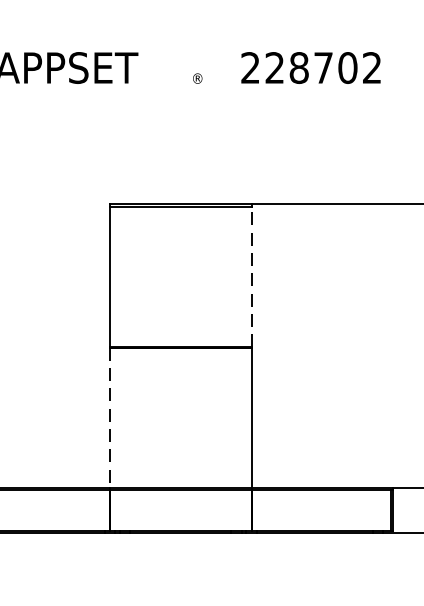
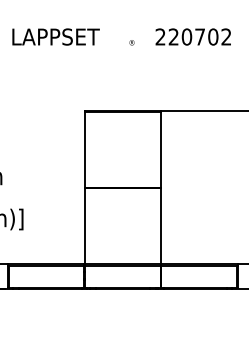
text: (298, 67) -> (186, 36), 228702 -> 220702
line: (252, 277) -> (161, 150), dashed -> solid
line: (109, 418) -> (84, 226), dashed -> solid

